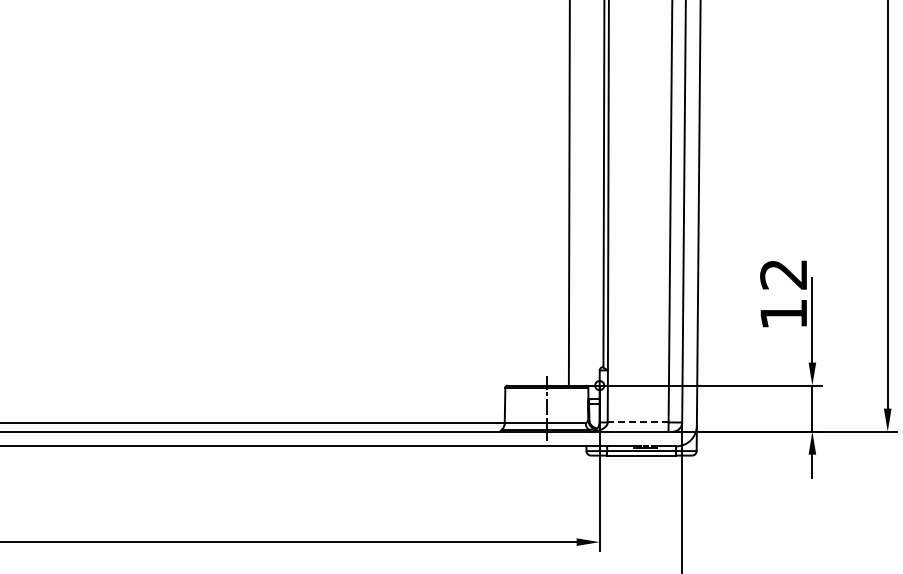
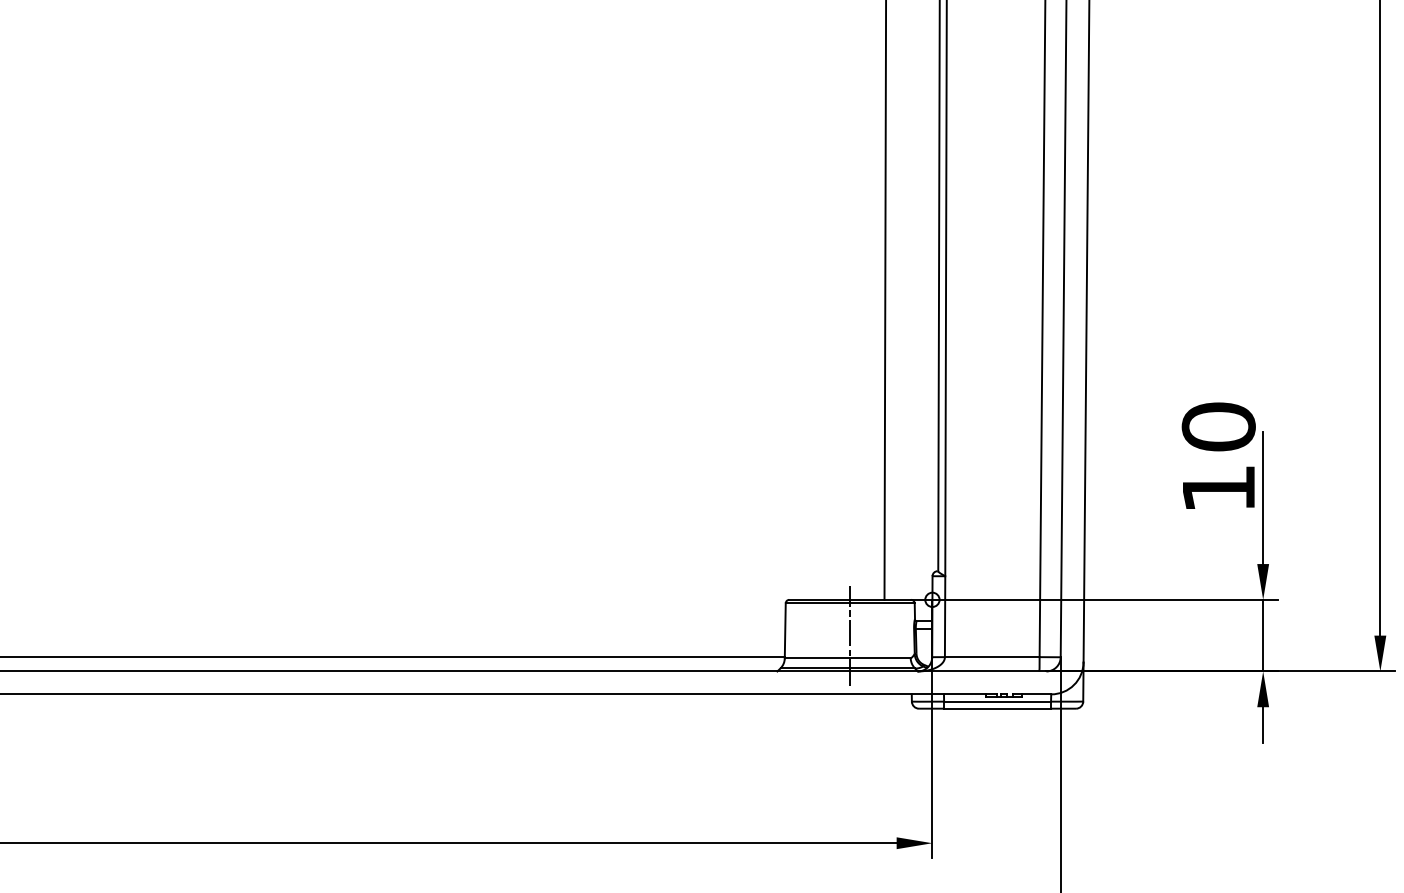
text: (783, 274) -> (1218, 427), 12 -> 10
line: (637, 422) -> (991, 657), dashed -> solid

